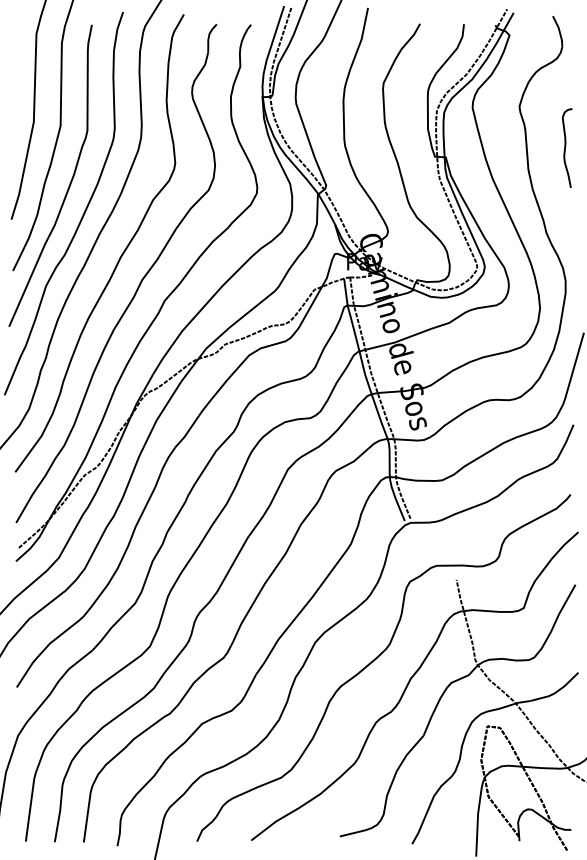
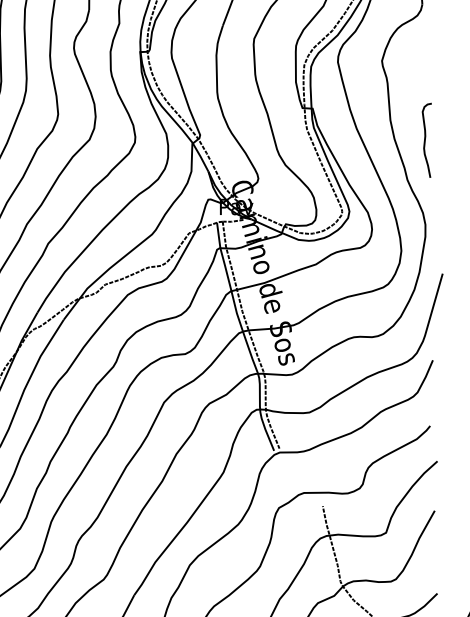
curve: (566, 146) -> (426, 138), moved

